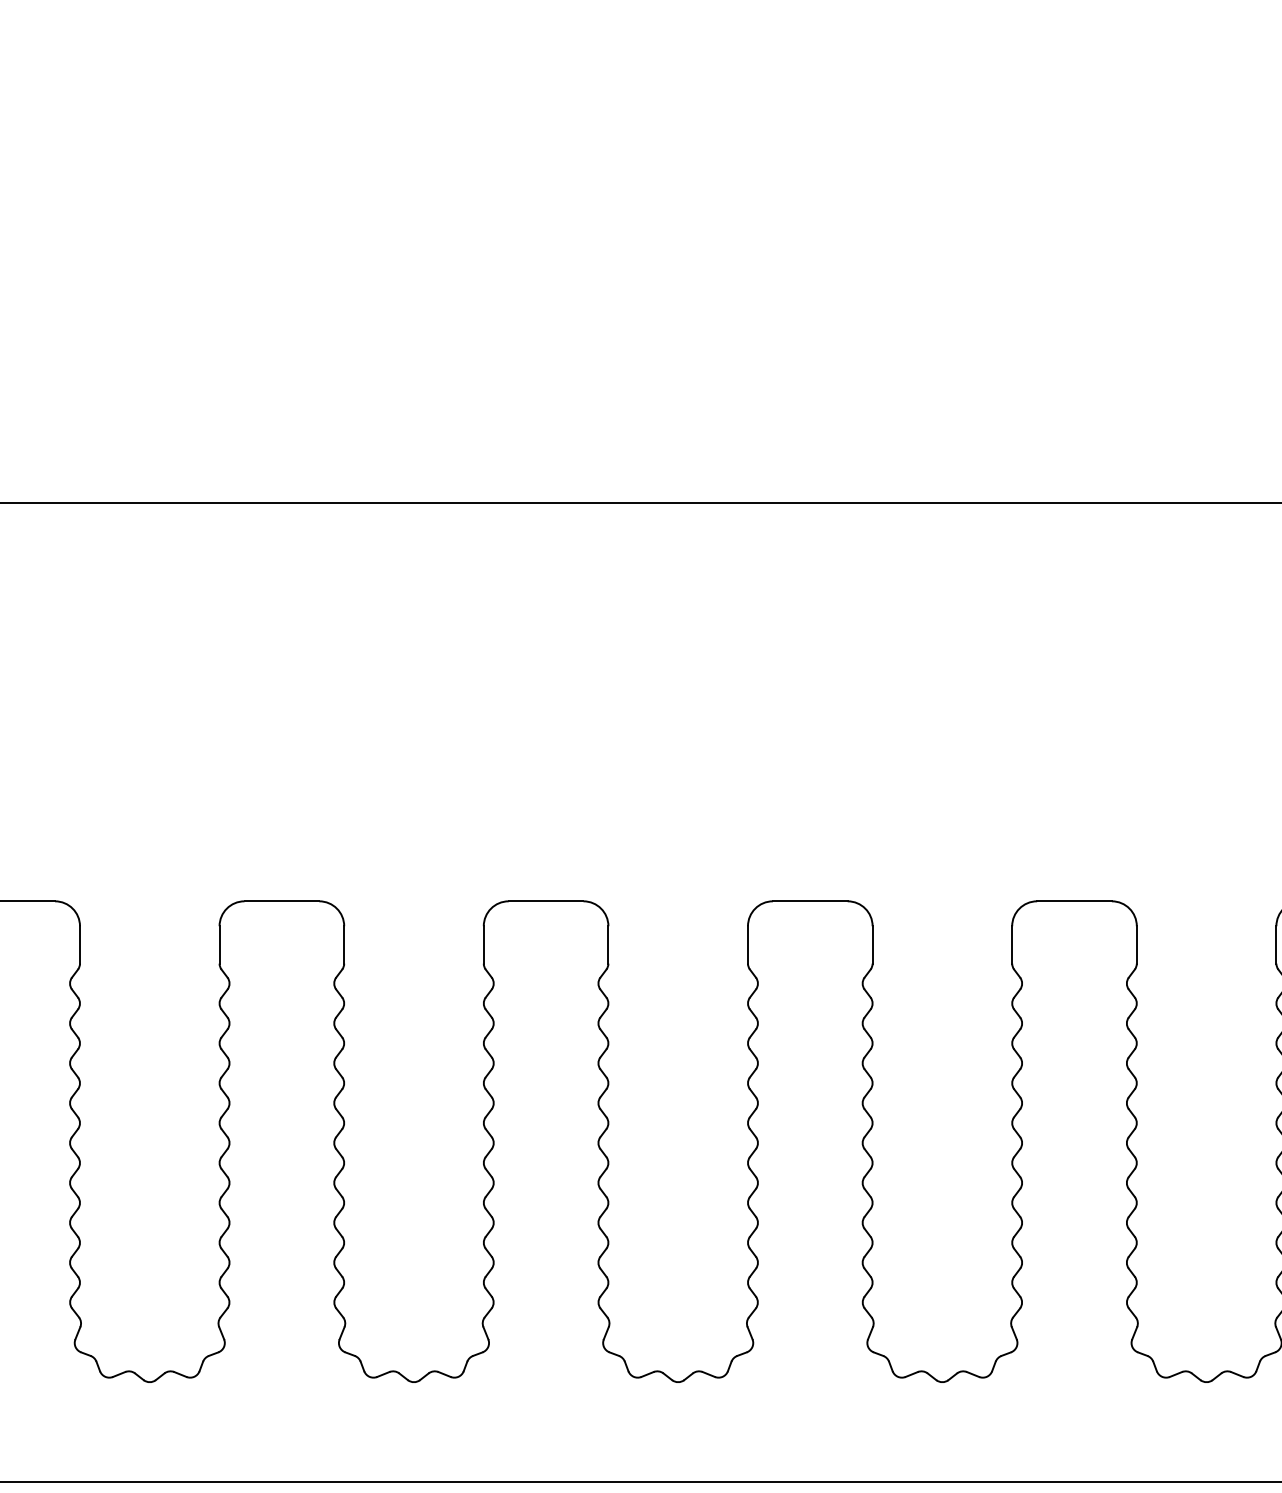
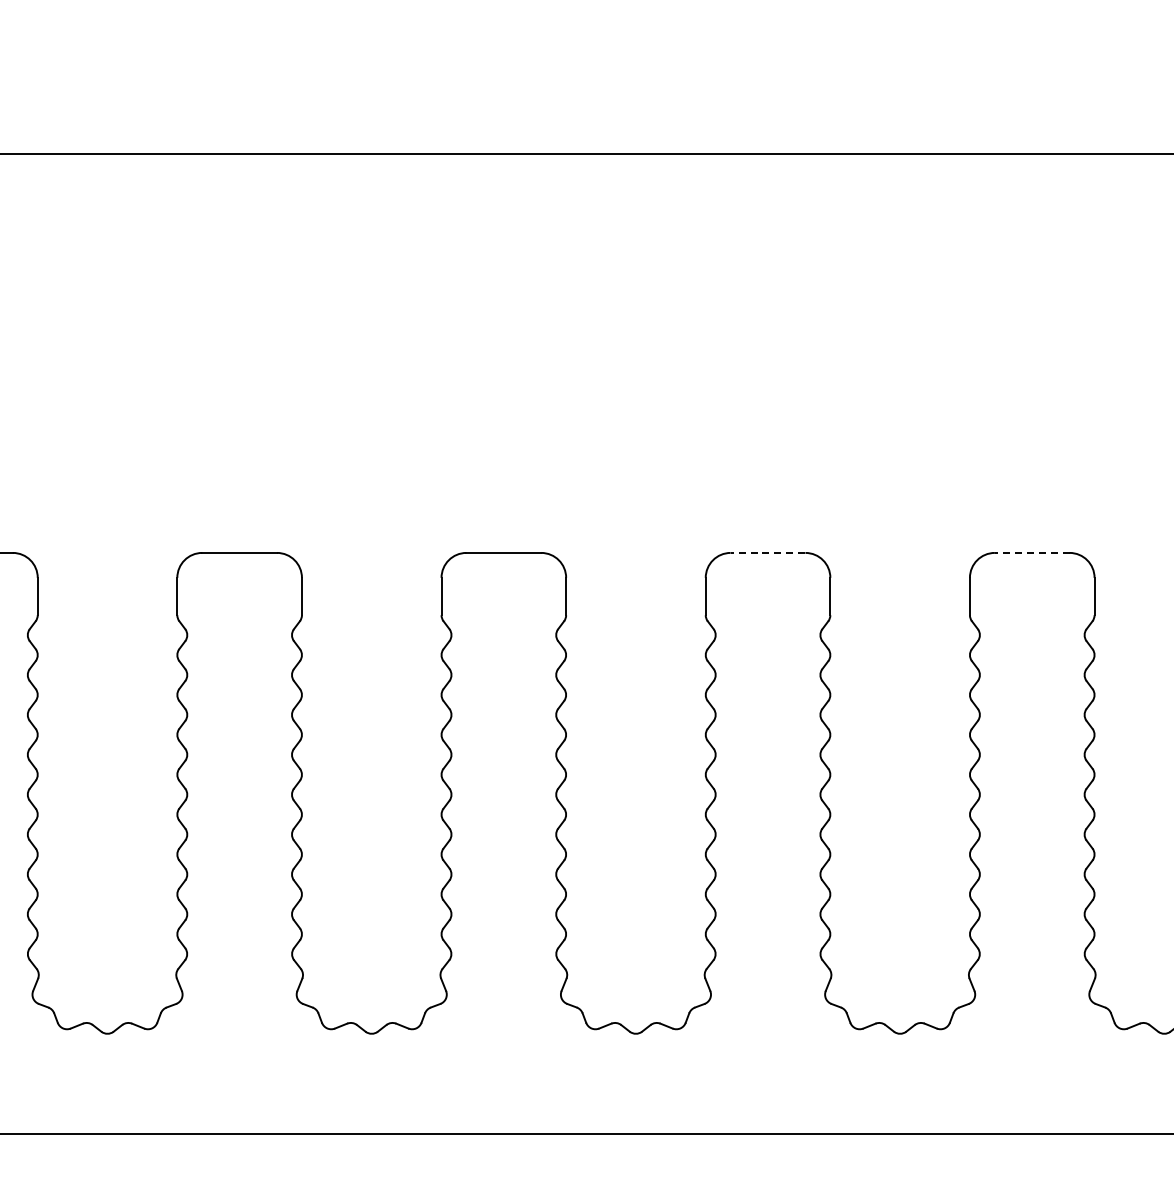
line: (809, 901) -> (767, 553), solid -> dashed
line: (1074, 901) -> (1032, 553), solid -> dashed

